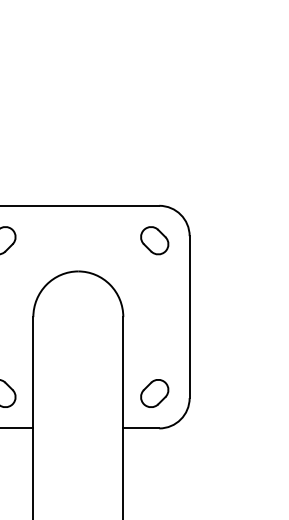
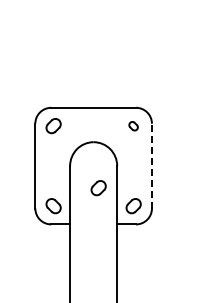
part: (154, 241) -> (133, 126), size x0.6
line: (188, 315) -> (151, 165), solid -> dashed
part: (87, 359) -> (98, 188), added

